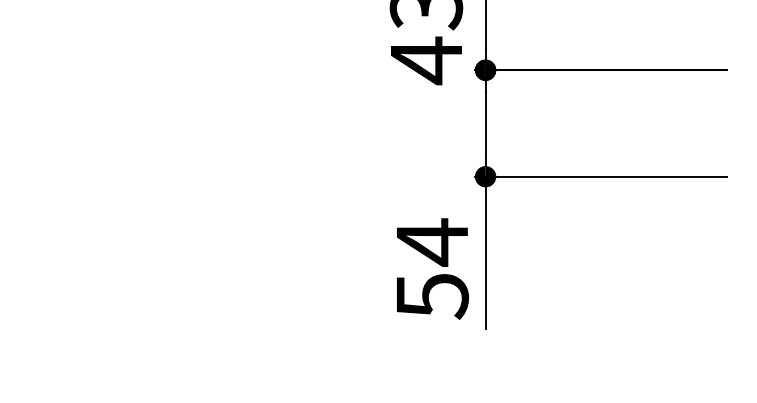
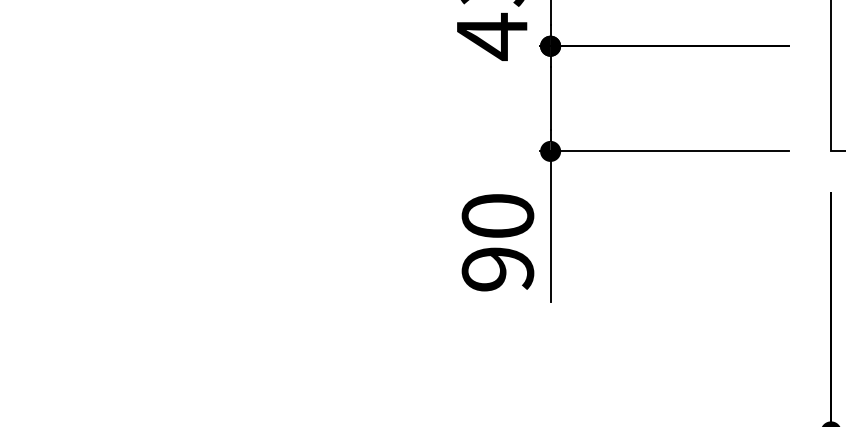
text: (431, 268) -> (497, 242), 54 -> 90

